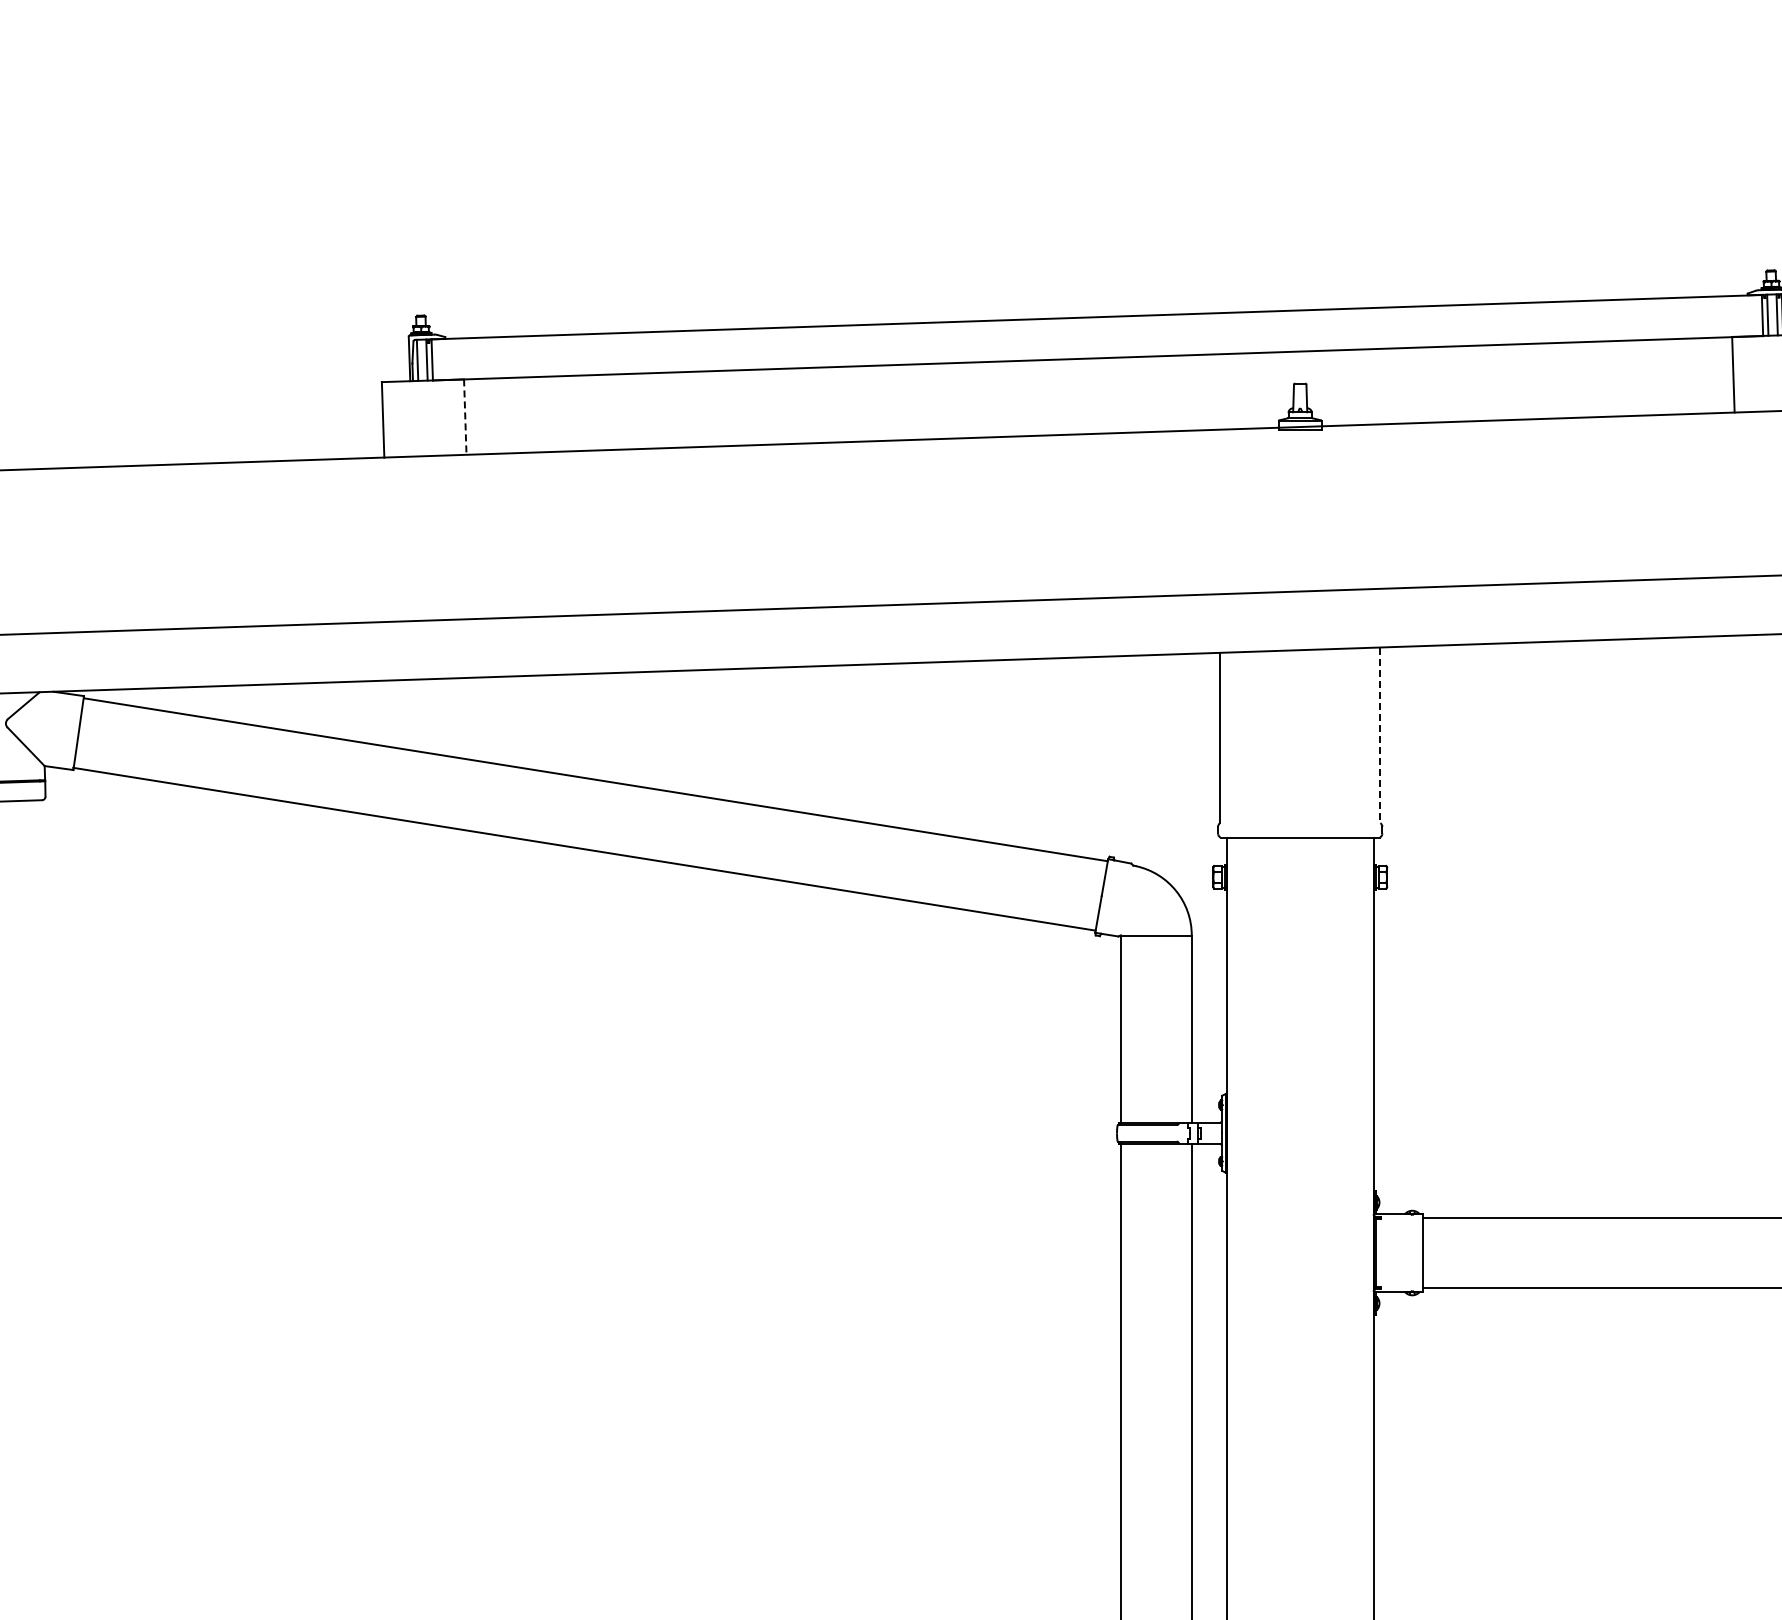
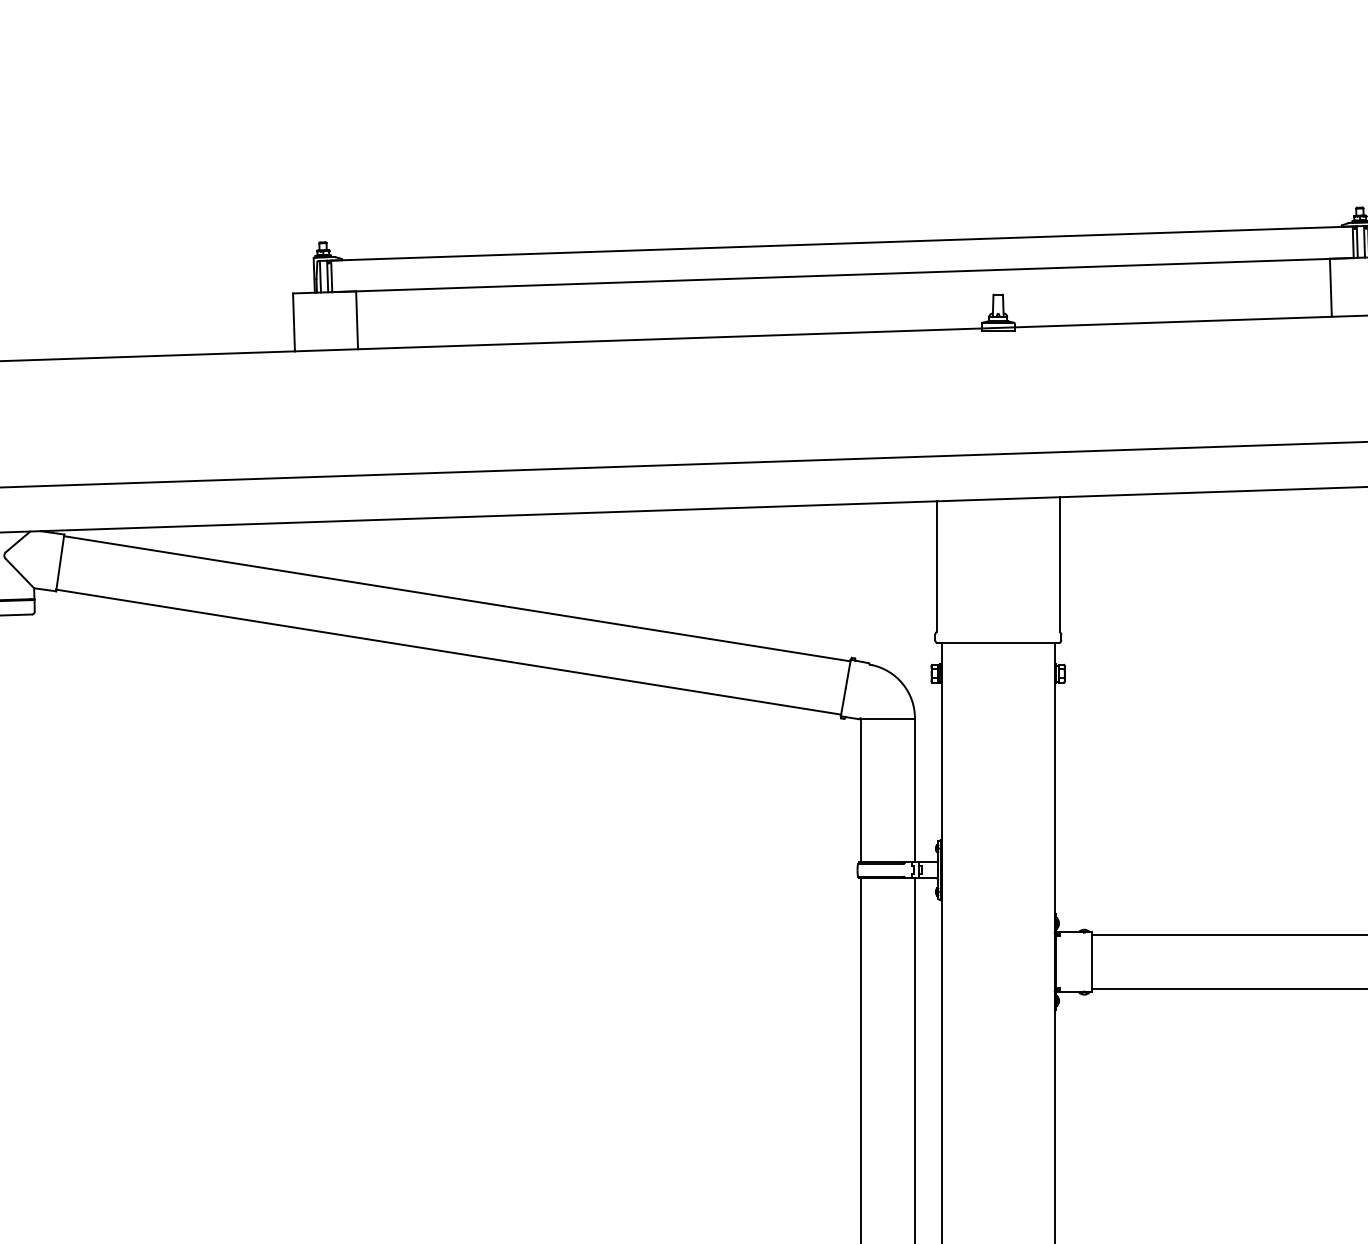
line: (465, 417) -> (357, 320), dashed -> solid
line: (1380, 735) -> (1059, 564), dashed -> solid

